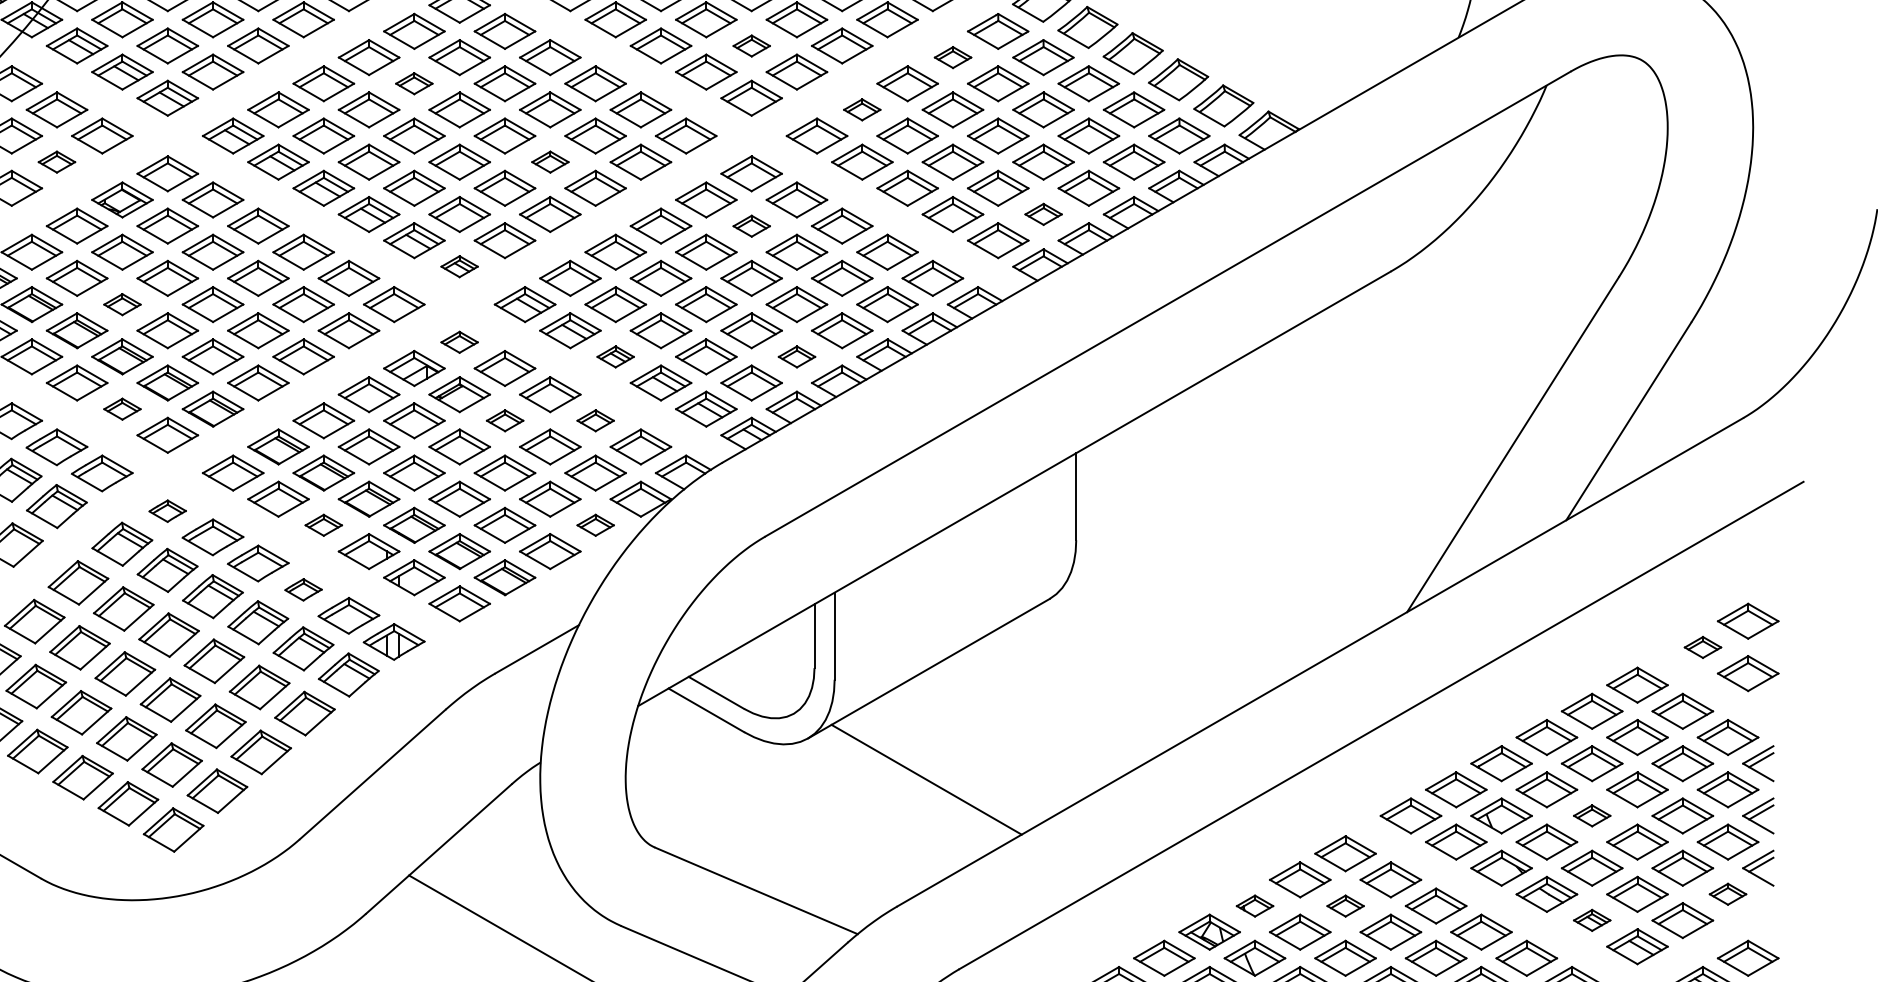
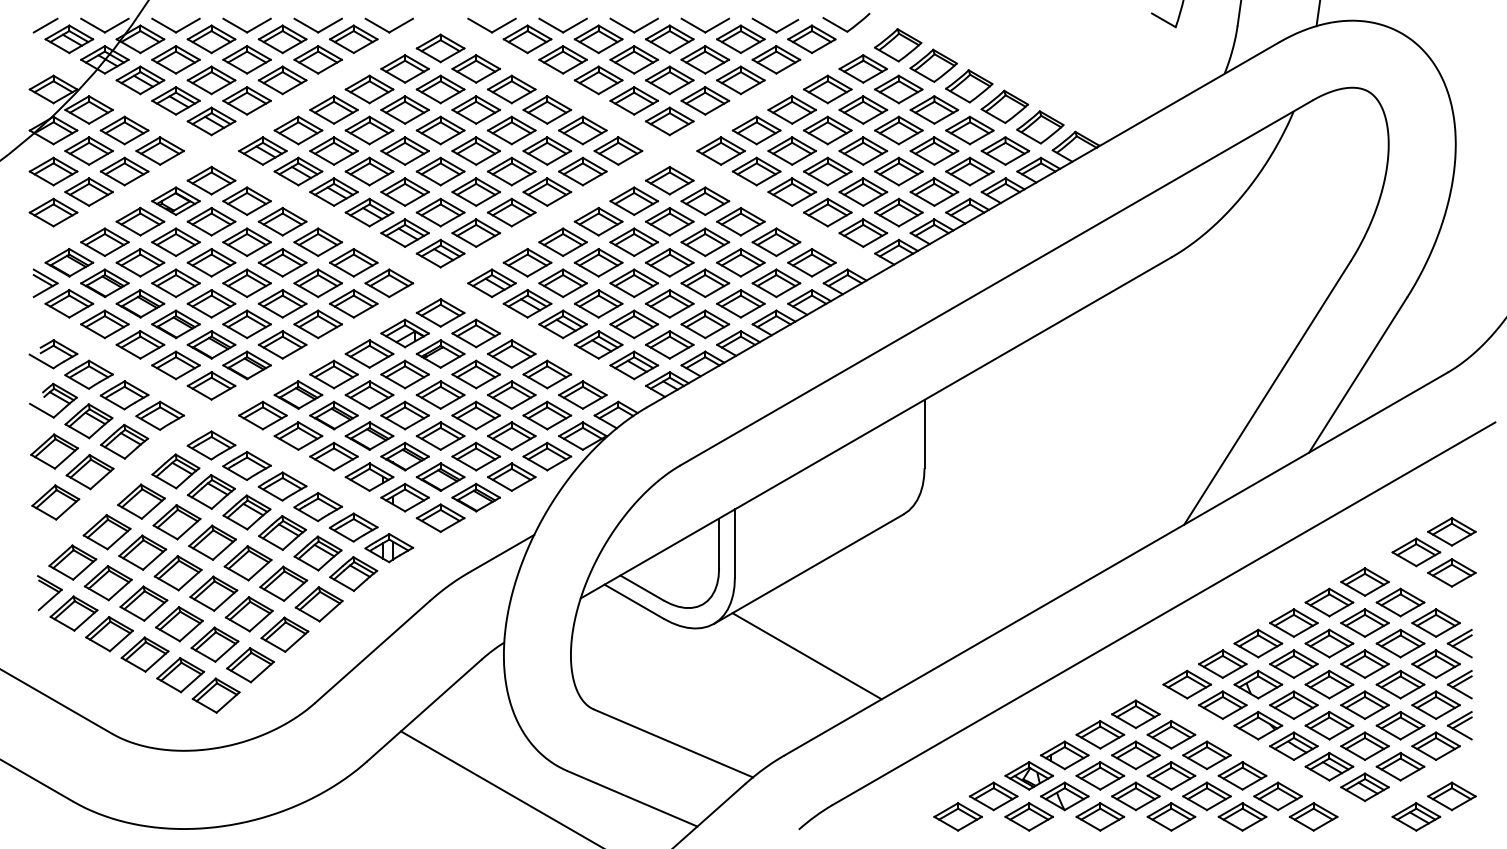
part: (751, 46) -> (669, 80), size x1.67
part: (952, 57) -> (827, 89), size x1.67
part: (413, 83) -> (404, 109), size x1.67
part: (862, 109) -> (756, 130), size x1.67
part: (56, 162) -> (124, 171), size x1.67
part: (549, 162) -> (511, 171), size x1.67
part: (1043, 214) -> (898, 212), size x1.67
part: (751, 225) -> (669, 221), size x1.67
part: (459, 266) -> (440, 253), size x1.67
part: (121, 304) -> (175, 283), size x1.67
part: (459, 341) -> (440, 312), size x1.67
part: (614, 357) -> (562, 324), size x1.67
part: (797, 357) -> (705, 324), size x1.67
part: (121, 409) -> (175, 365), size x1.67
part: (505, 420) -> (476, 374), size x1.67
part: (595, 420) -> (547, 374), size x1.67
part: (167, 511) -> (211, 445), size x1.67
part: (323, 525) -> (333, 456), size x1.67
part: (595, 525) -> (547, 456), size x1.67
part: (302, 590) -> (317, 507), size x1.67
part: (1703, 647) -> (1416, 552), size x1.67
part: (1592, 815) -> (1329, 684), size x1.67
part: (1727, 893) -> (1435, 745), size x1.67
part: (1254, 906) -> (1064, 755), size x1.67
part: (1345, 906) -> (1135, 755), size x1.67
part: (1592, 920) -> (1329, 766), size x1.67

